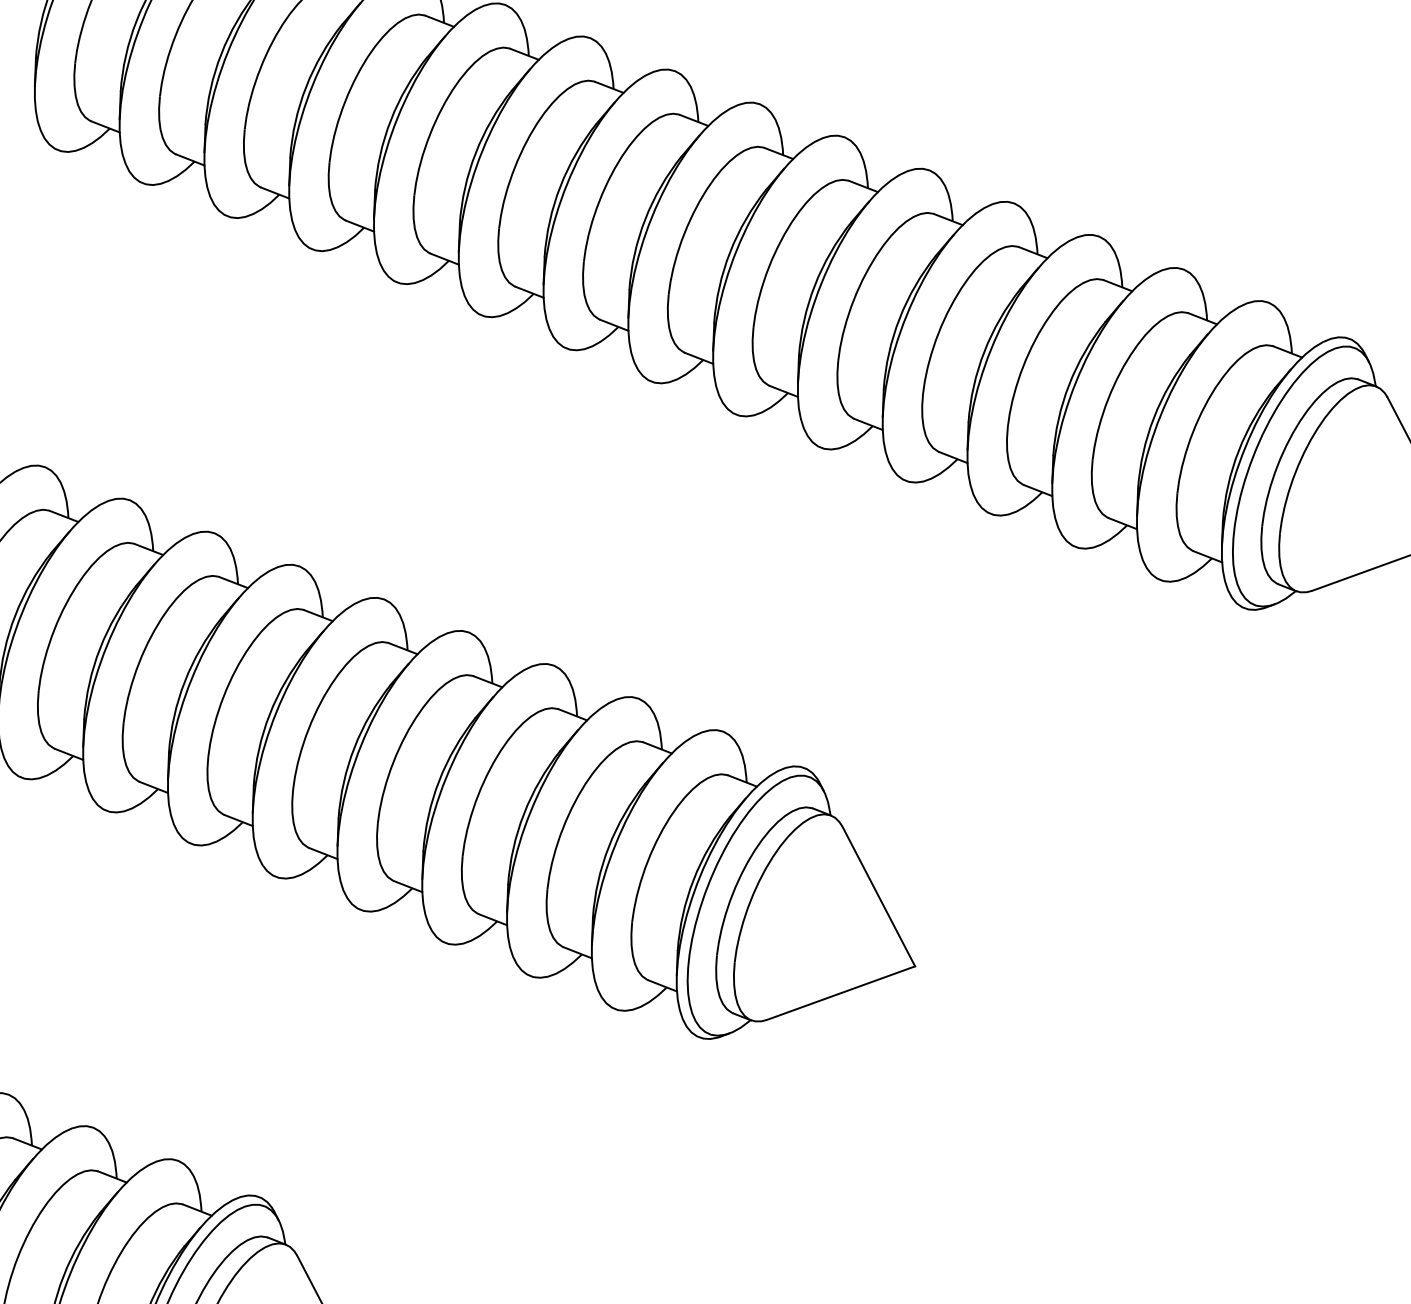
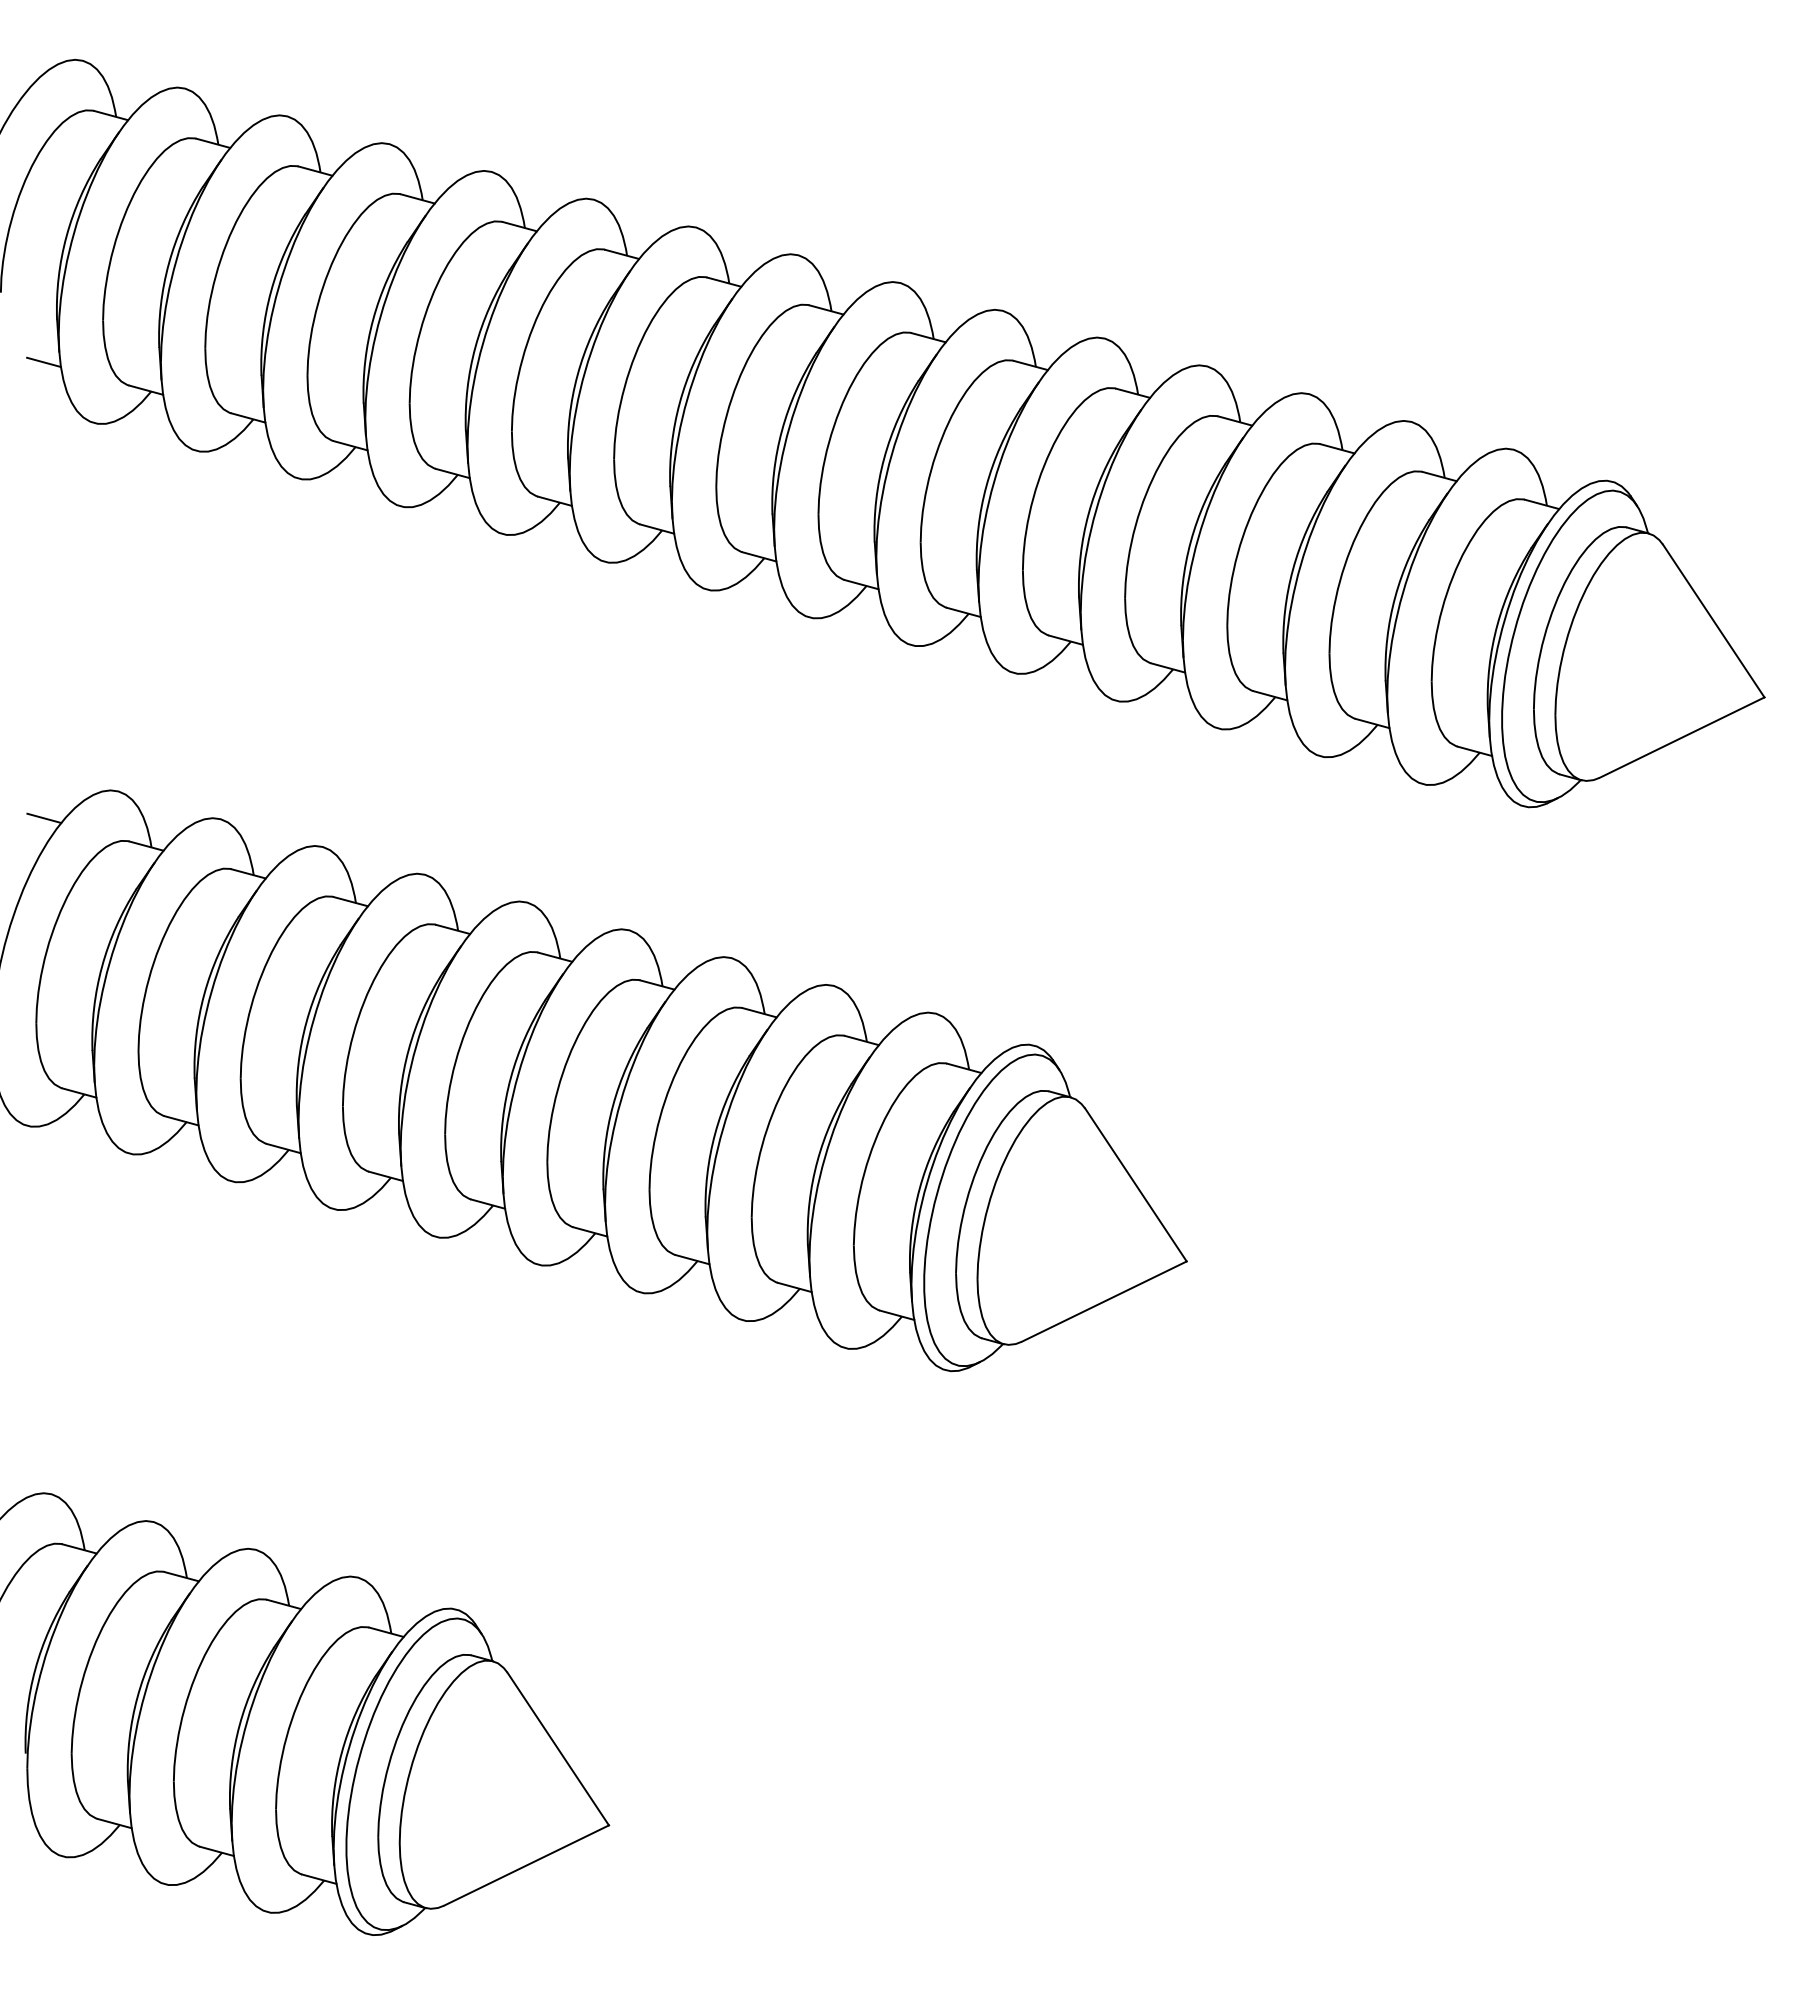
line: (20, 93) -> (43, 362), added

